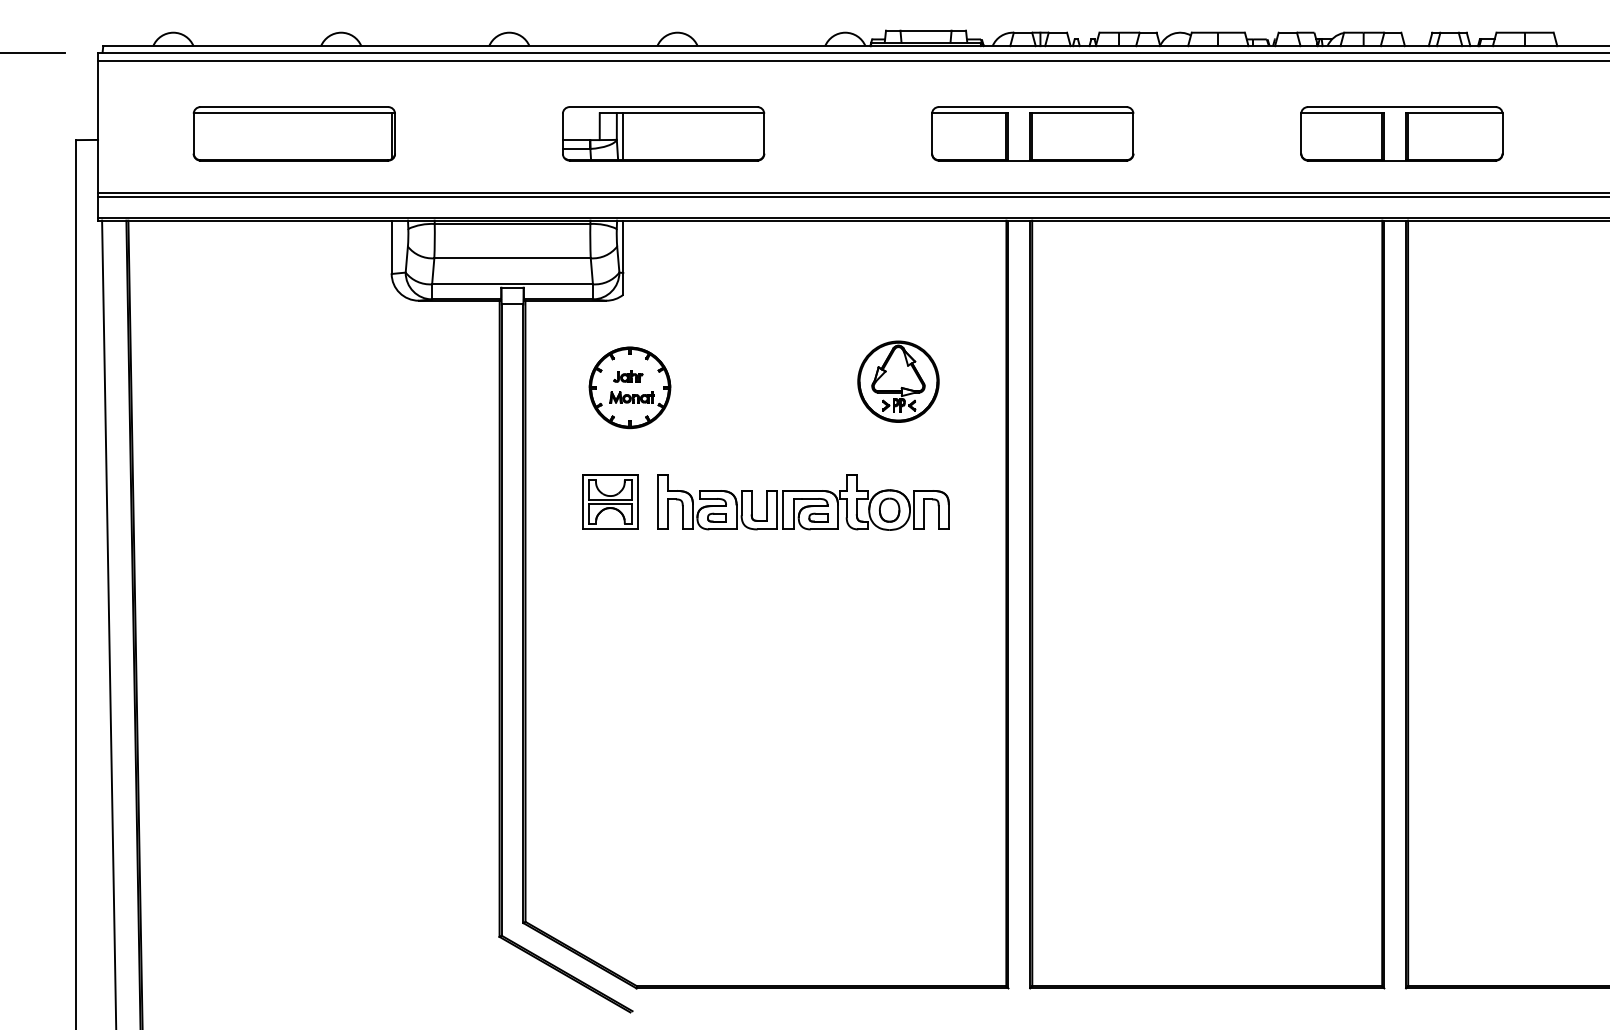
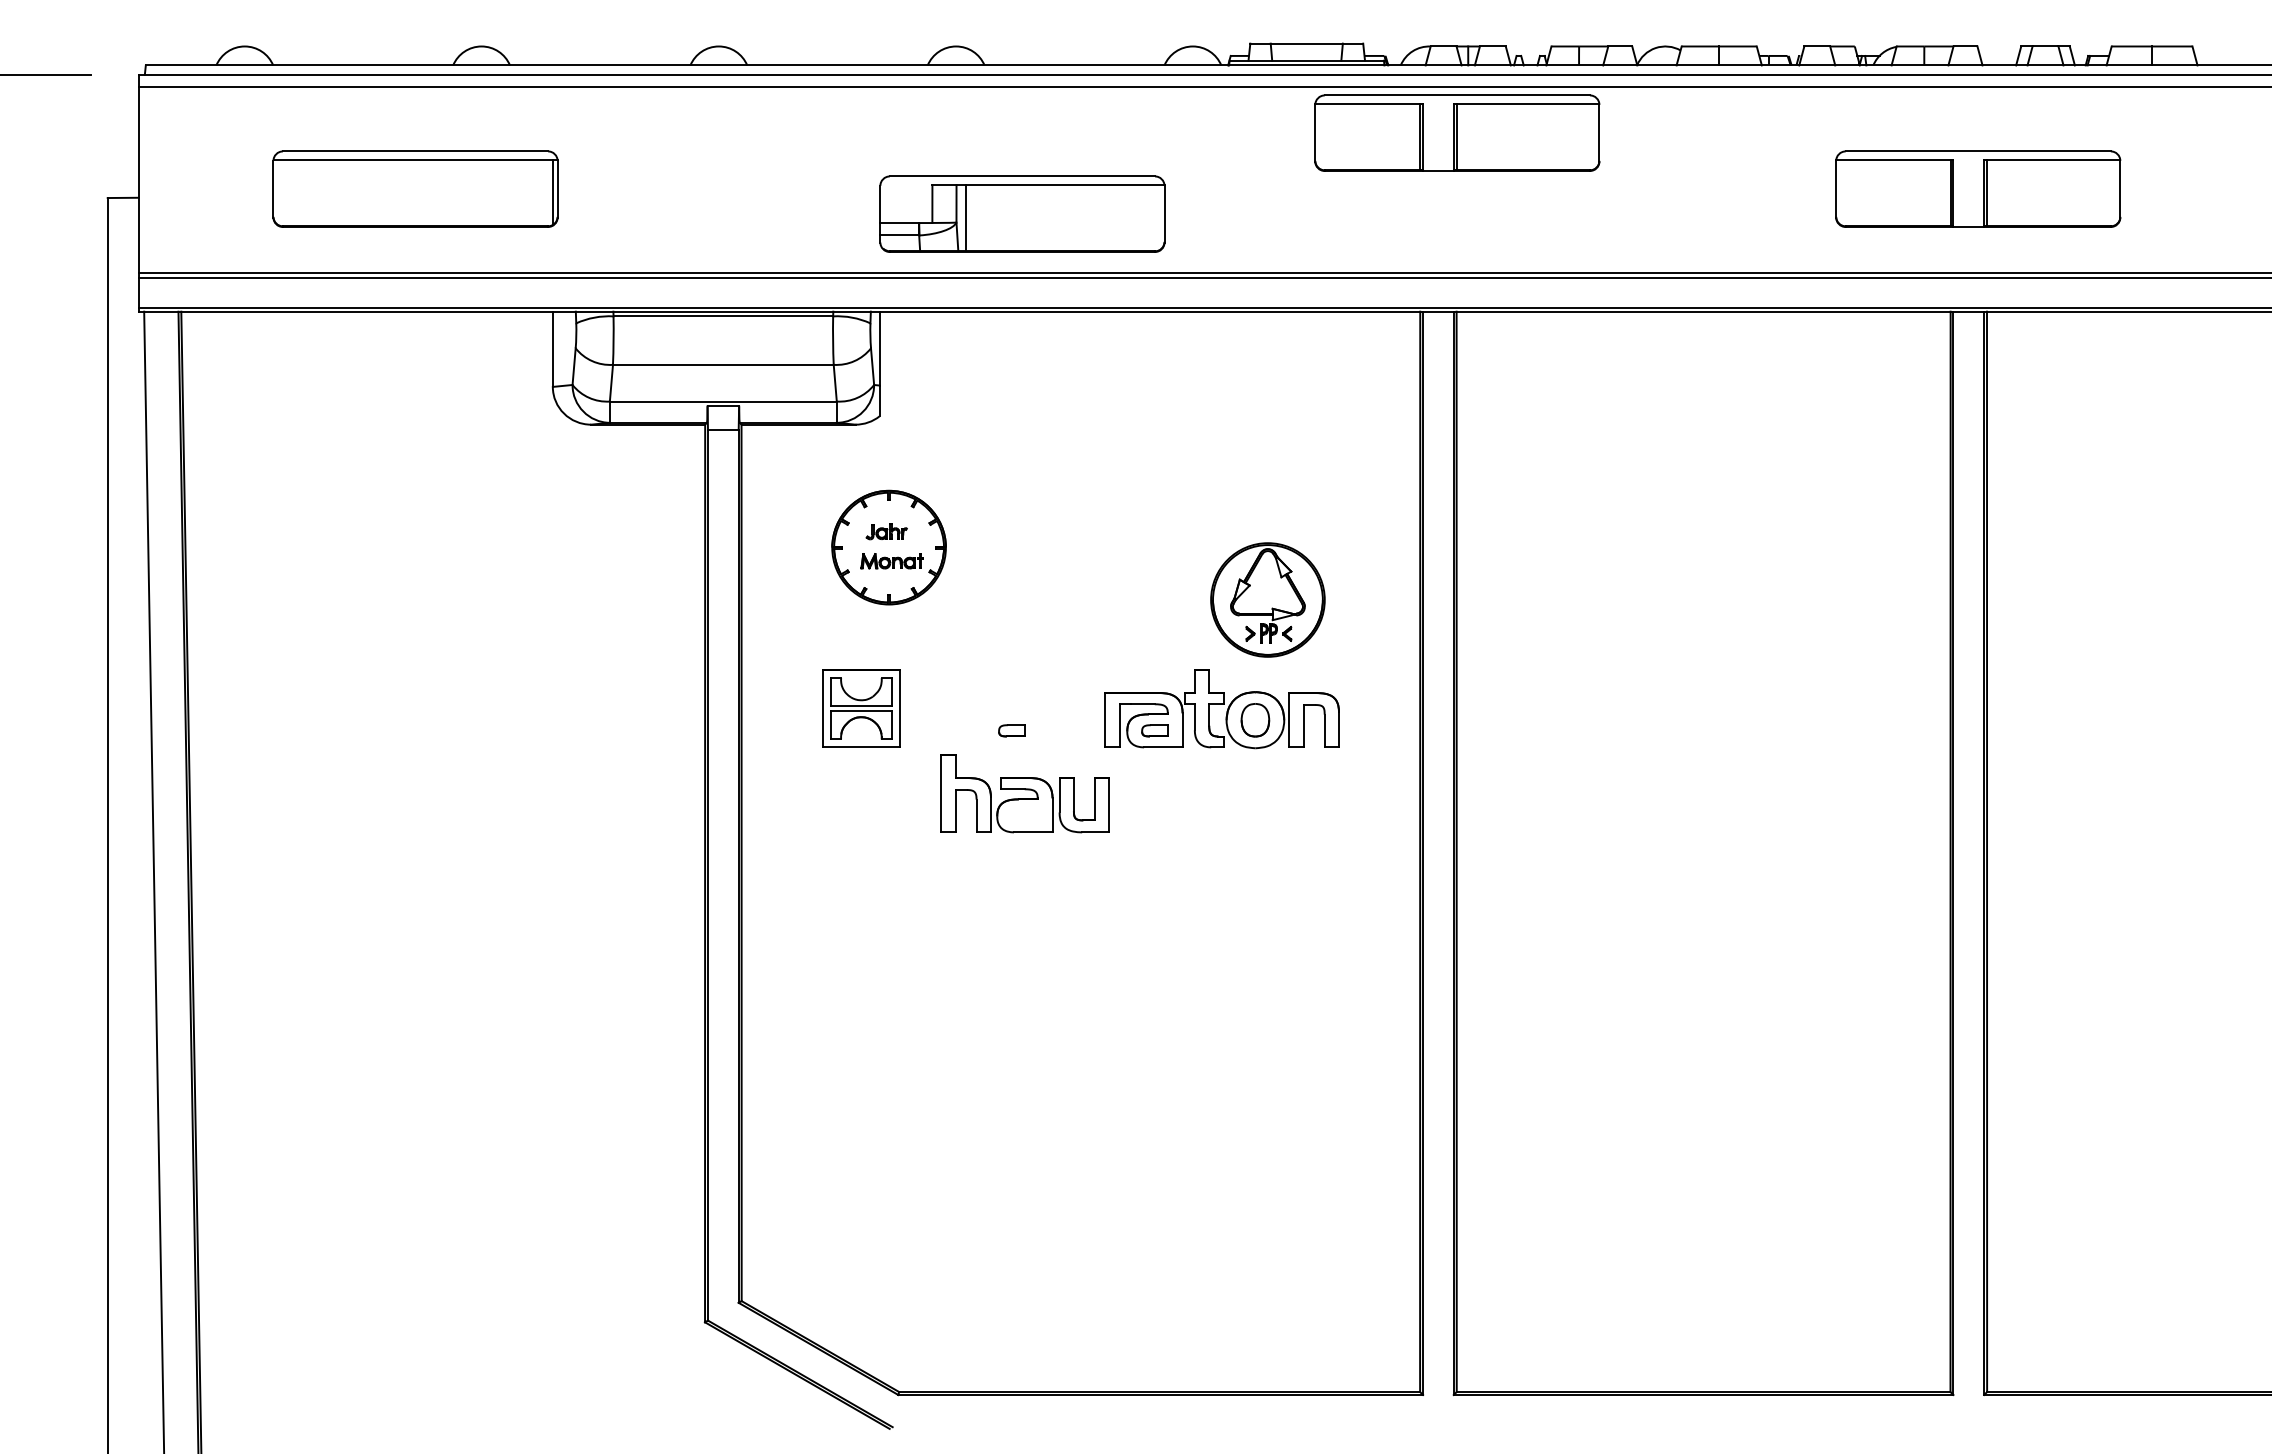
part: (663, 133) -> (1022, 213), moved
part: (1032, 133) -> (1457, 132), moved
part: (898, 381) -> (1267, 599), moved
part: (716, 501) -> (1024, 793), moved

